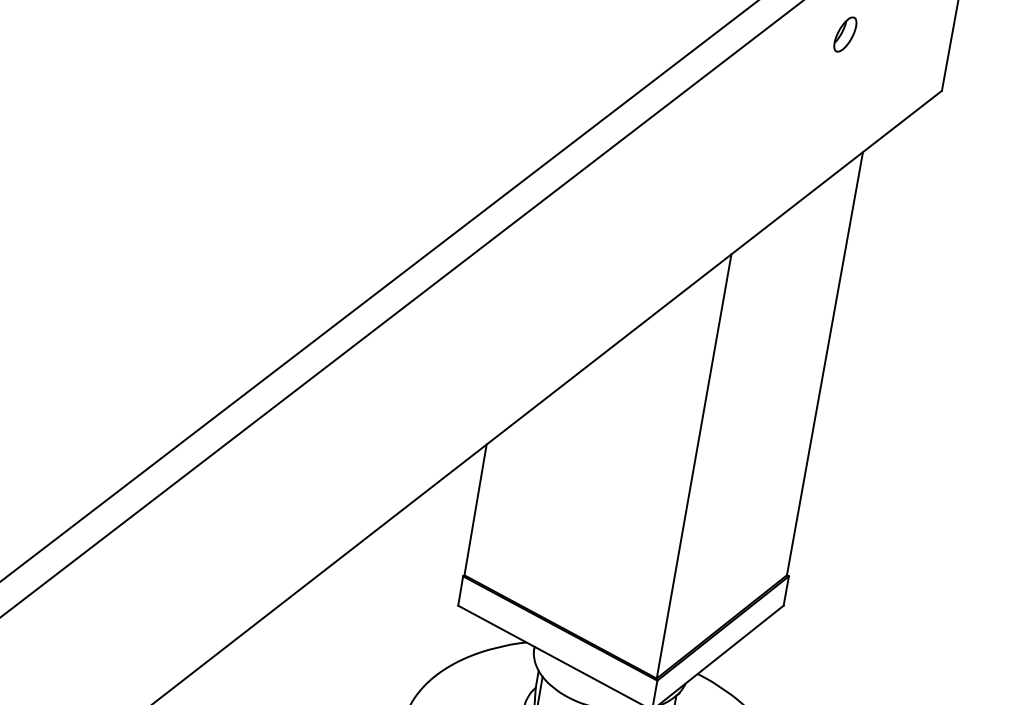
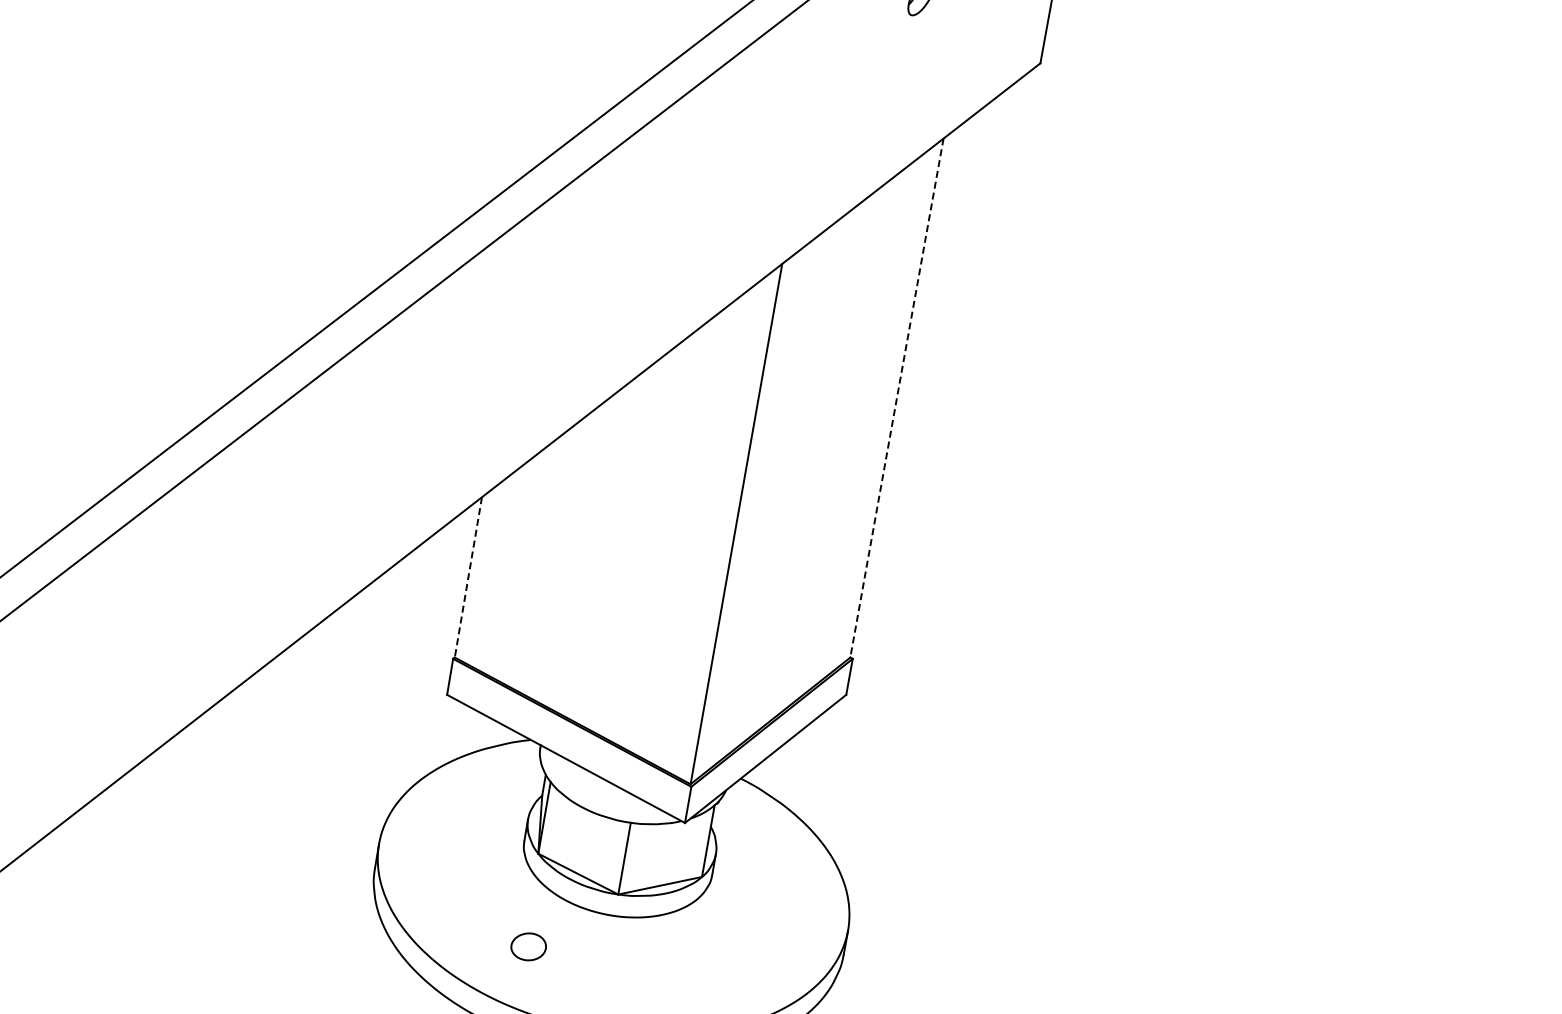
line: (824, 364) -> (896, 398), solid -> dashed
line: (475, 510) -> (468, 577), solid -> dashed

